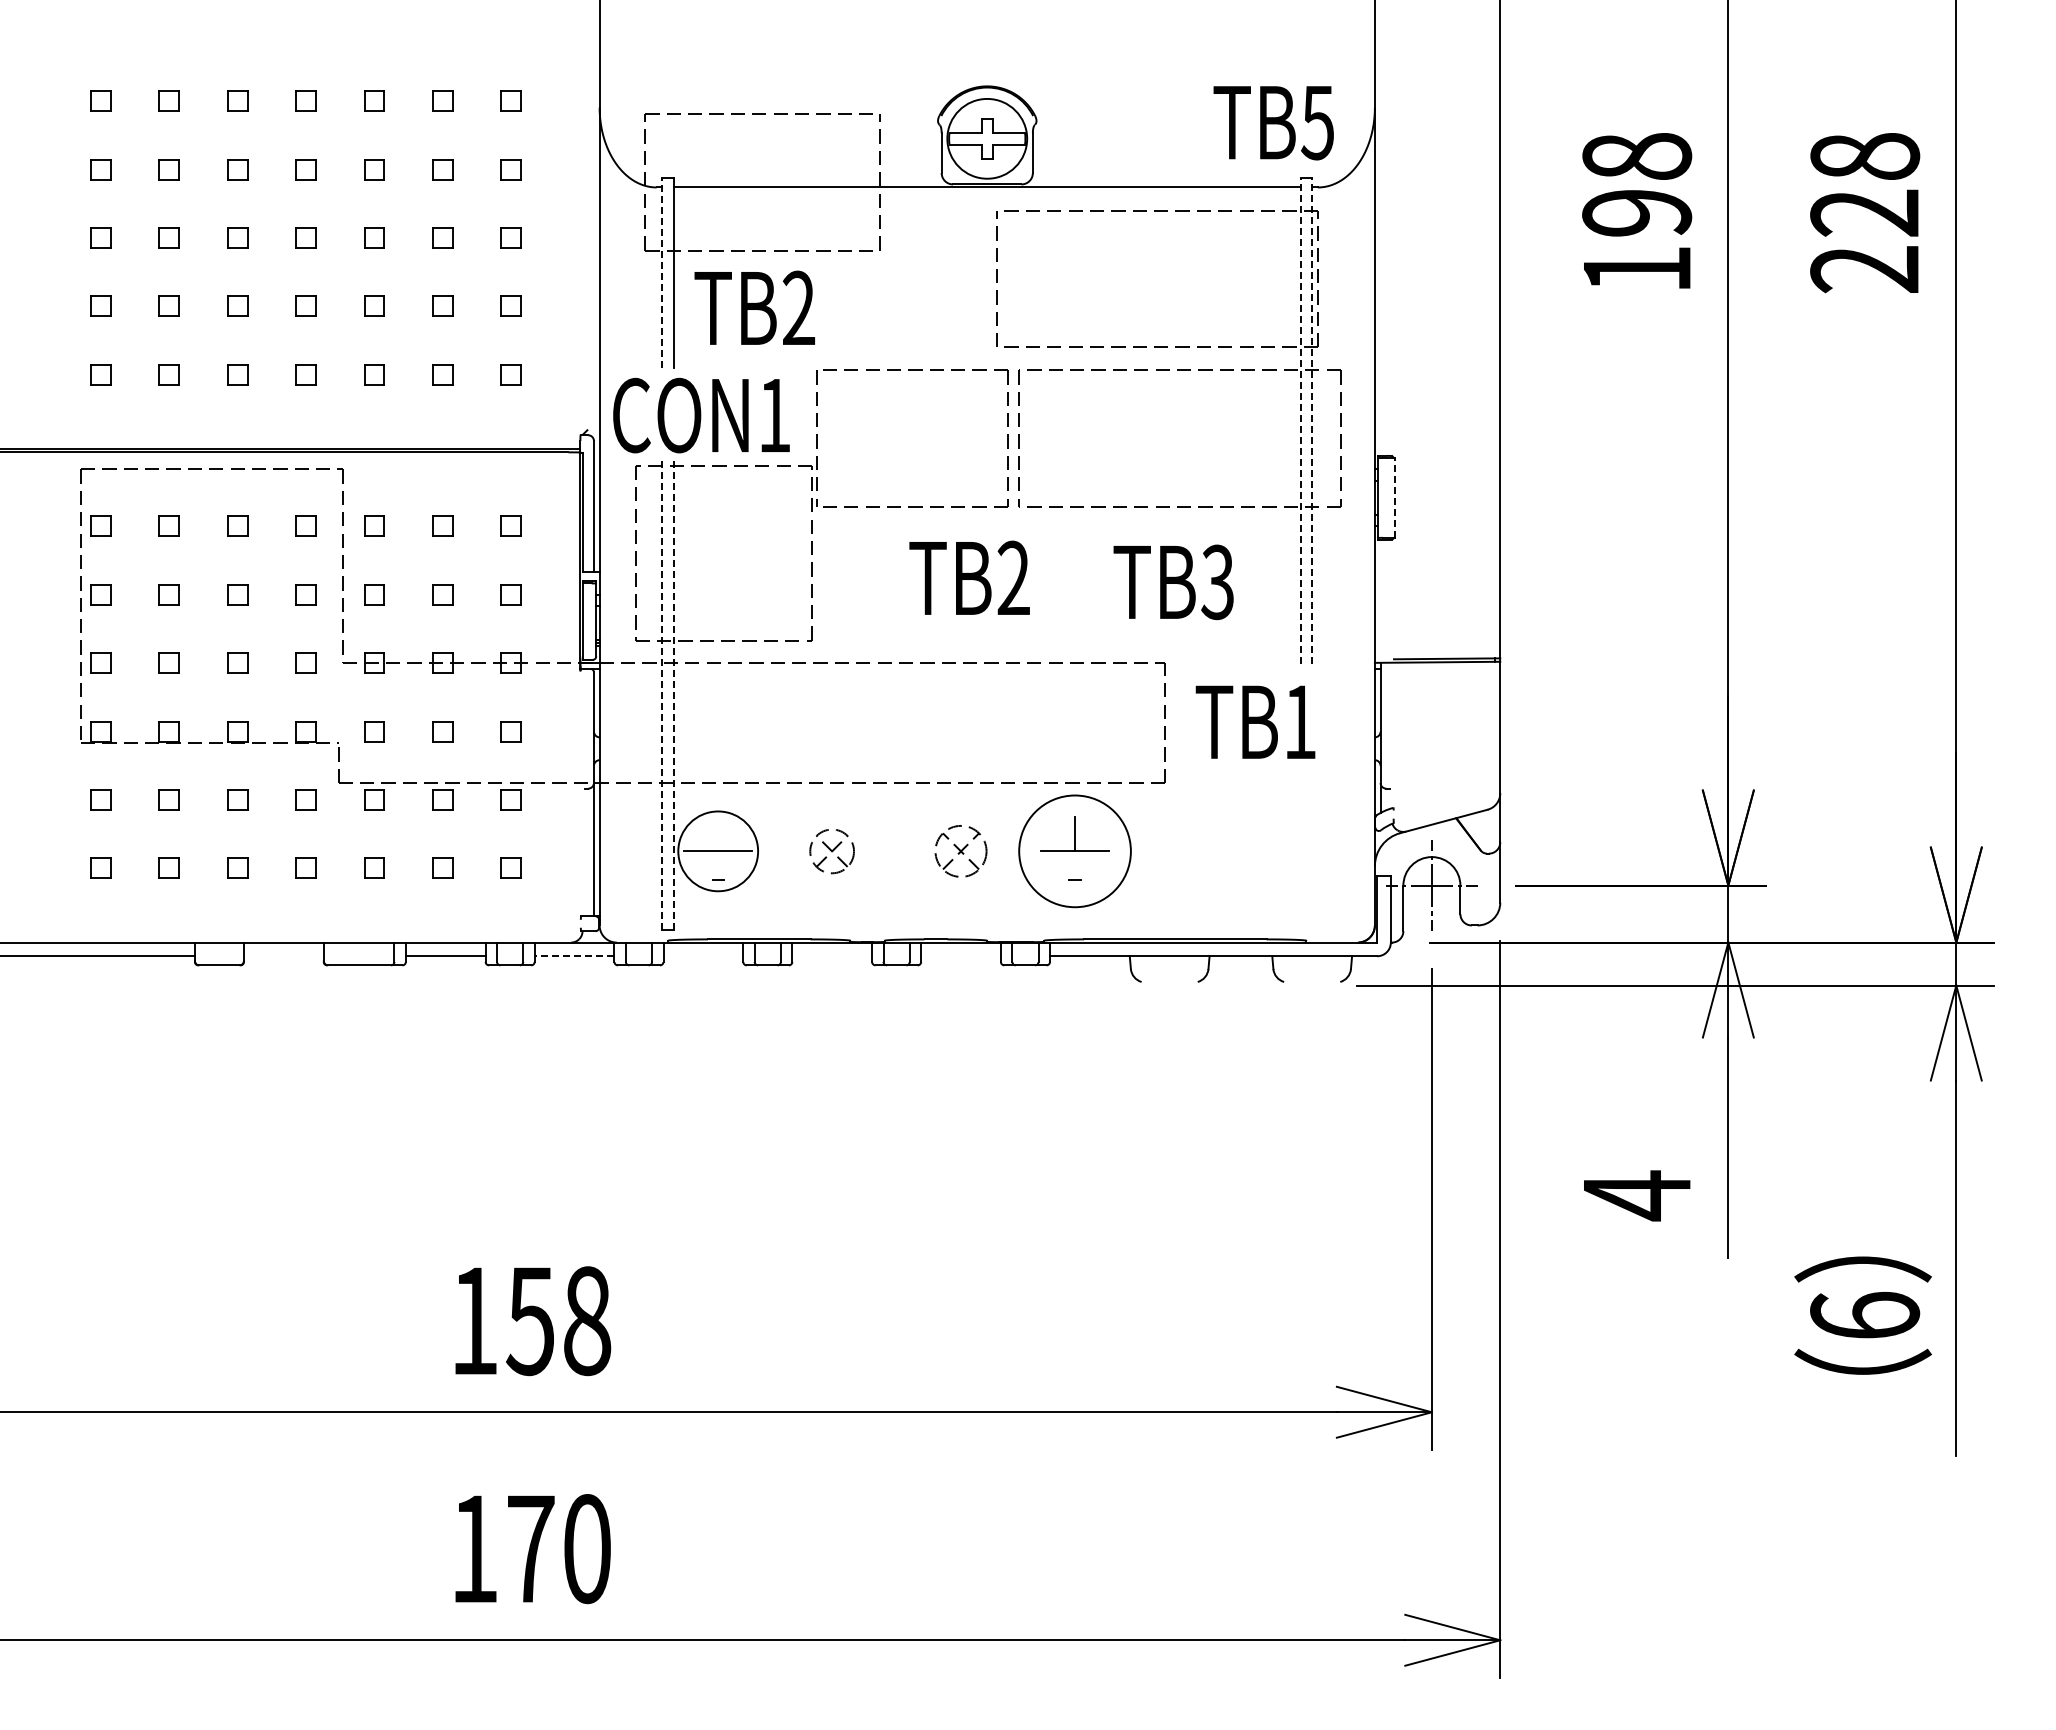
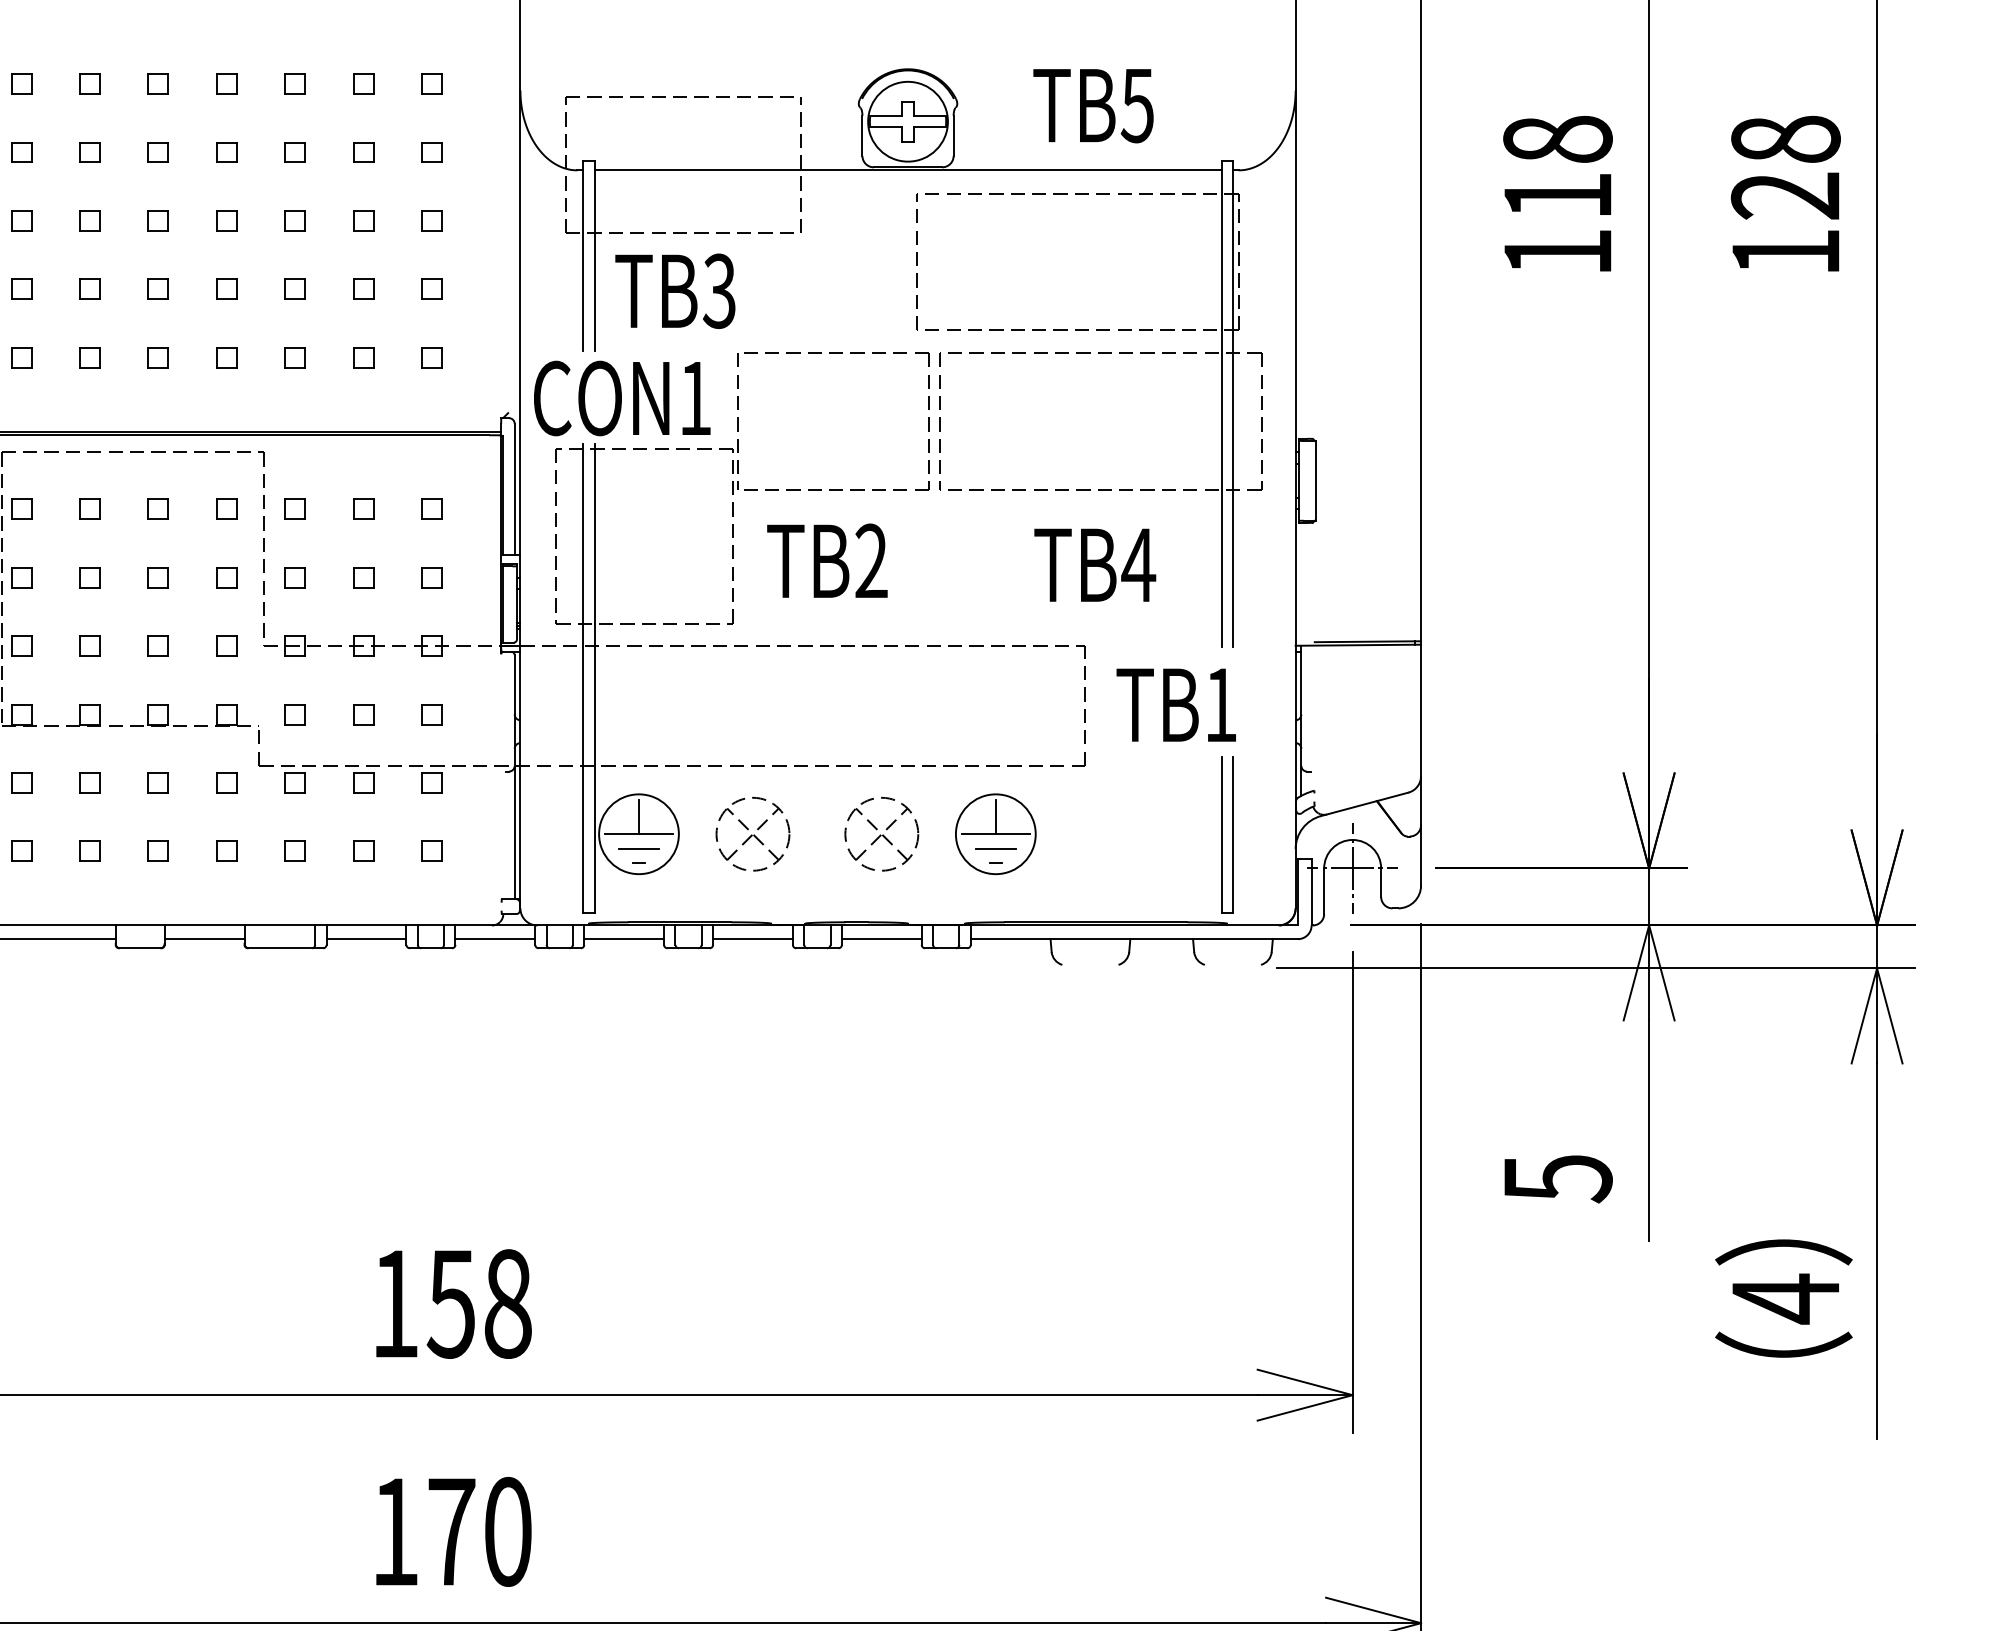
text: (1273, 123) -> (1093, 106), moved
text: (1637, 213) -> (1558, 196), 198 -> 118
text: (1864, 269) -> (1785, 252), 228 -> 128
line: (662, 273) -> (583, 256), dashed -> solid
text: (798, 308) -> (719, 291), TB2 -> TB3
line: (1300, 421) -> (1221, 404), dashed -> solid
line: (1312, 421) -> (1233, 404), dashed -> solid
line: (1394, 497) -> (1315, 480), dashed -> solid
text: (969, 577) -> (827, 560), moved
text: (1217, 582) -> (1138, 565), TB3 -> TB4
line: (662, 694) -> (583, 677), dashed -> solid
line: (673, 694) -> (594, 677), dashed -> solid
line: (718, 834) -> (639, 817), added
part: (831, 851) -> (752, 834), size x1.67
part: (960, 851) -> (881, 834), size x1.43
circle: (1074, 851) -> (995, 834), size x0.71
part: (1306, 851) -> (1227, 834), added
line: (718, 865) -> (639, 848), added
line: (1075, 865) -> (996, 848), added
line: (283, 956) -> (204, 939), added
line: (574, 956) -> (495, 939), dashed -> solid
line: (703, 956) -> (624, 939), added
line: (832, 956) -> (753, 939), added
line: (960, 956) -> (881, 939), added
text: (1638, 1195) -> (1559, 1178), 4 -> 5
text: (1865, 1315) -> (1786, 1298), 6 -> 4

